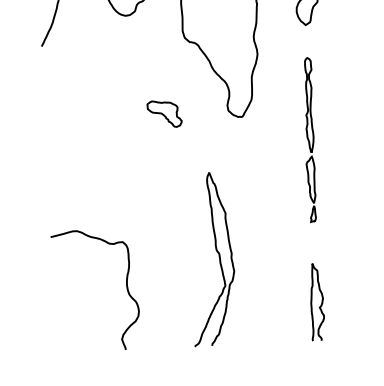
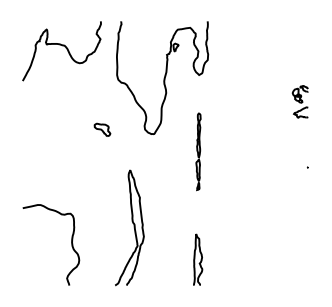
part: (164, 113) -> (102, 129), size x0.7
part: (310, 139) -> (198, 151), size x0.7

